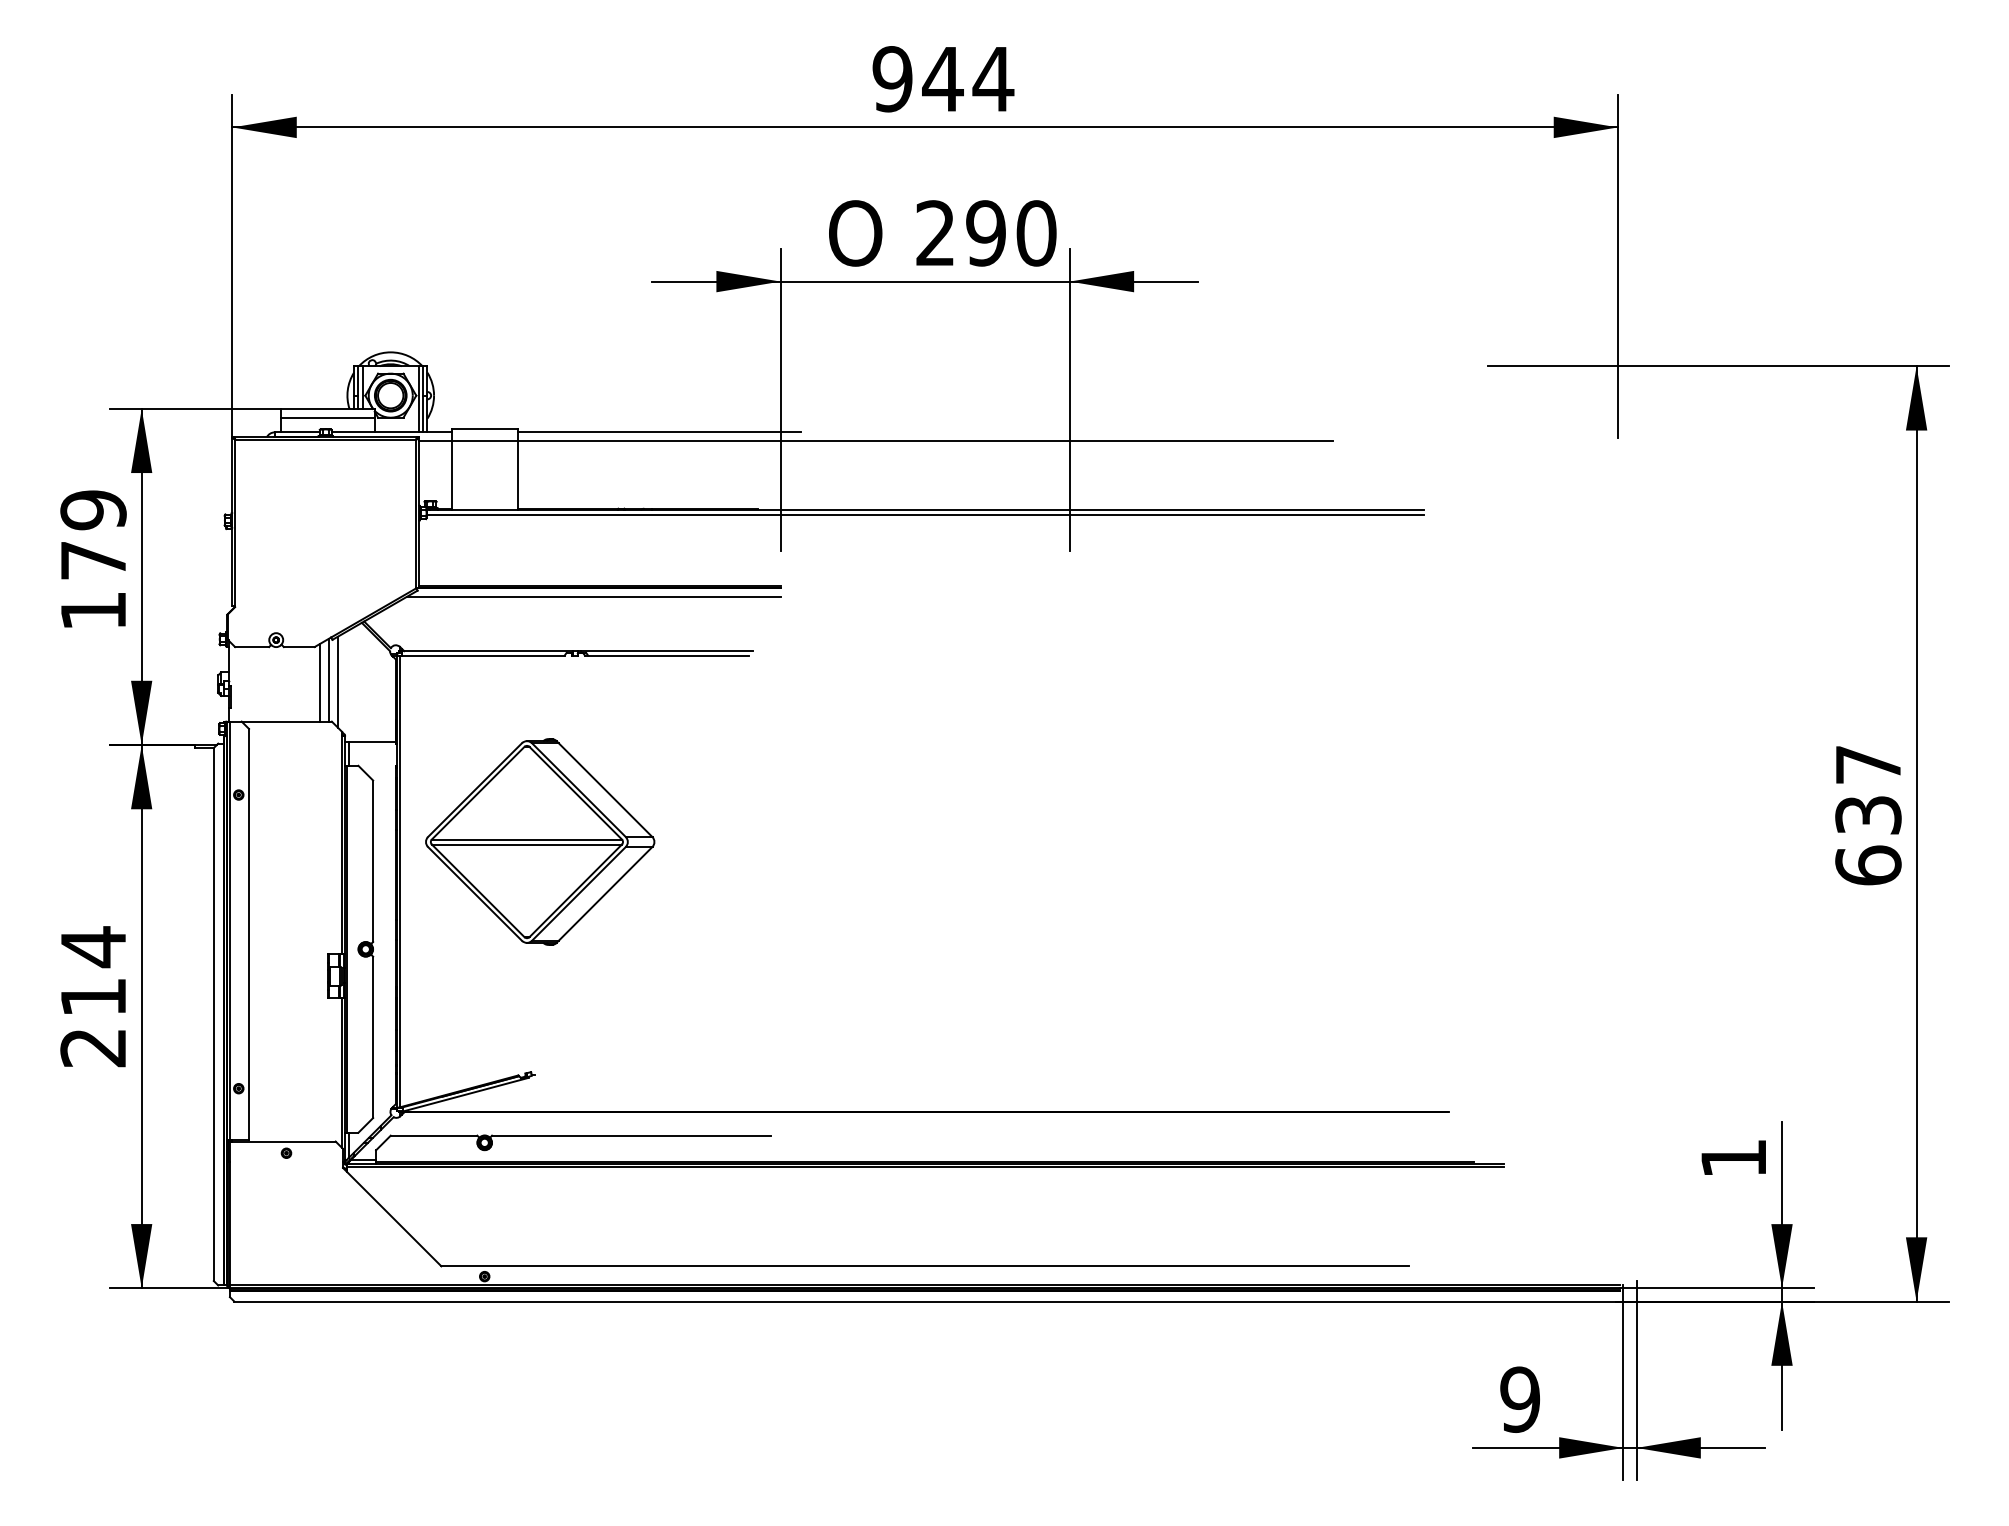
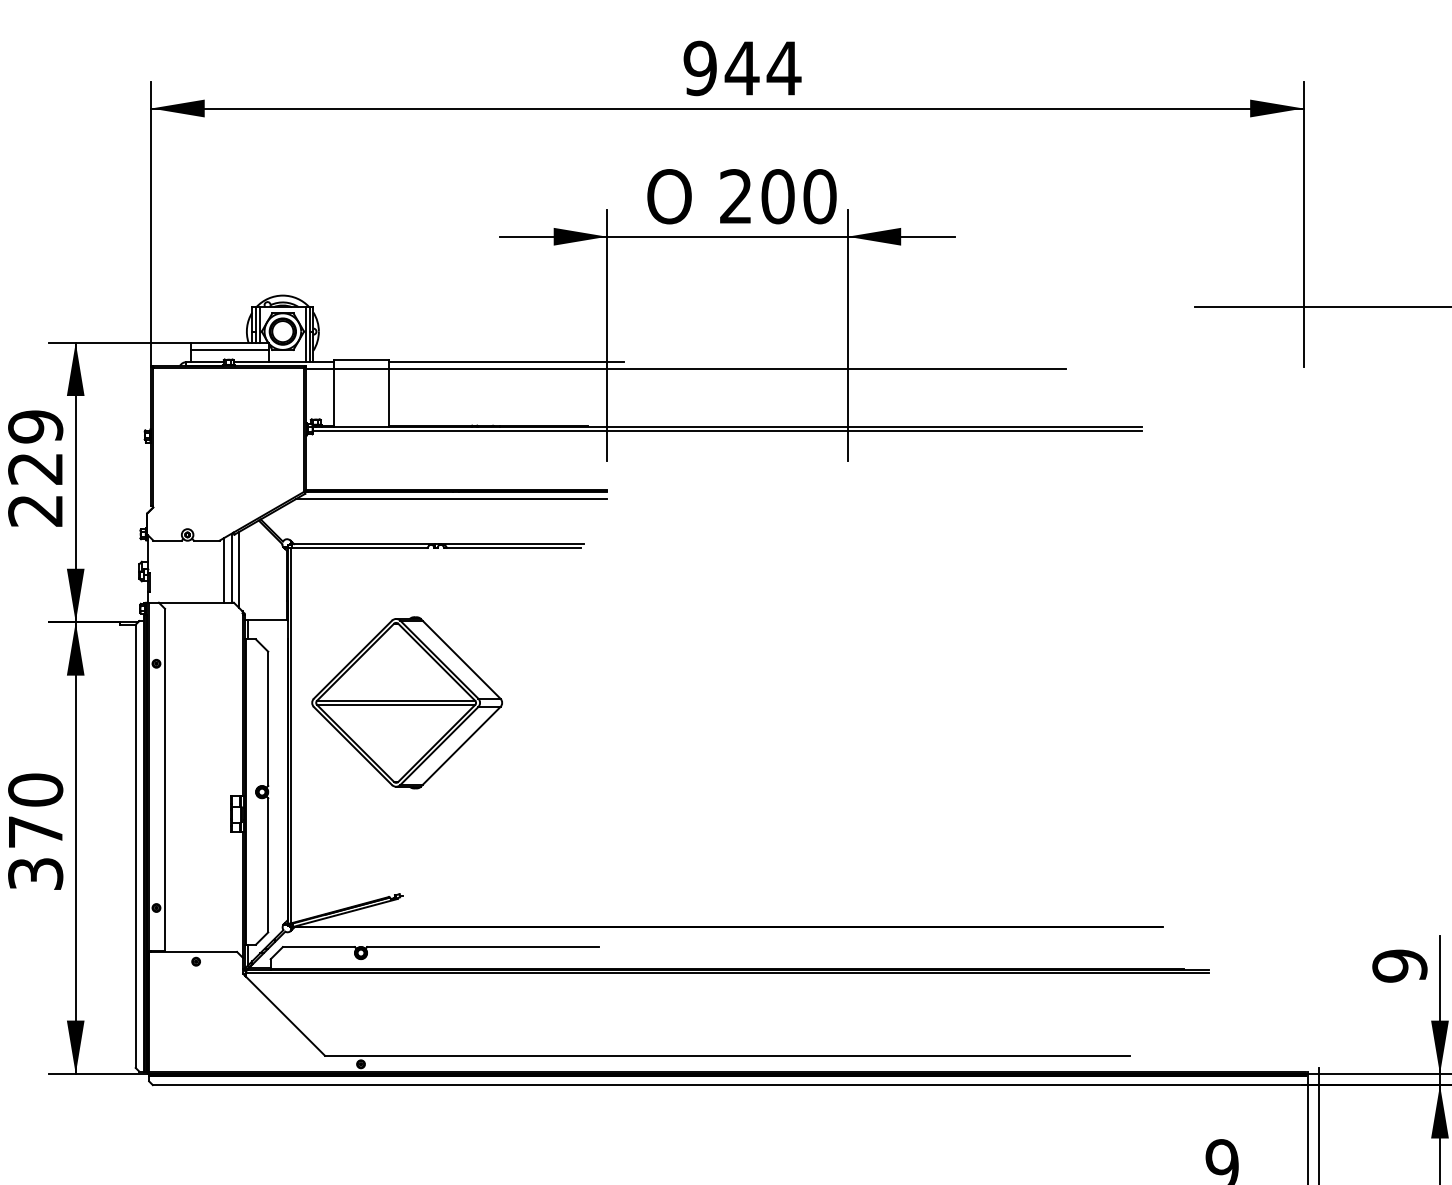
text: (986, 233) -> (778, 196), 290 -> 200
text: (92, 586) -> (34, 490), 179 -> 229
text: (93, 996) -> (35, 831), 214 -> 370
text: (1733, 1158) -> (1399, 966), 1 -> 9

